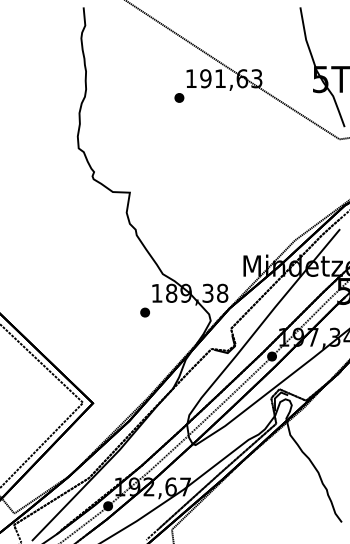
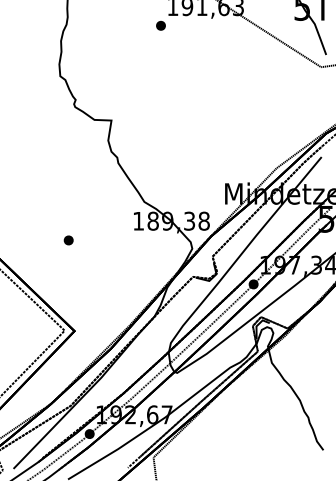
part: (144, 312) -> (68, 240), moved

